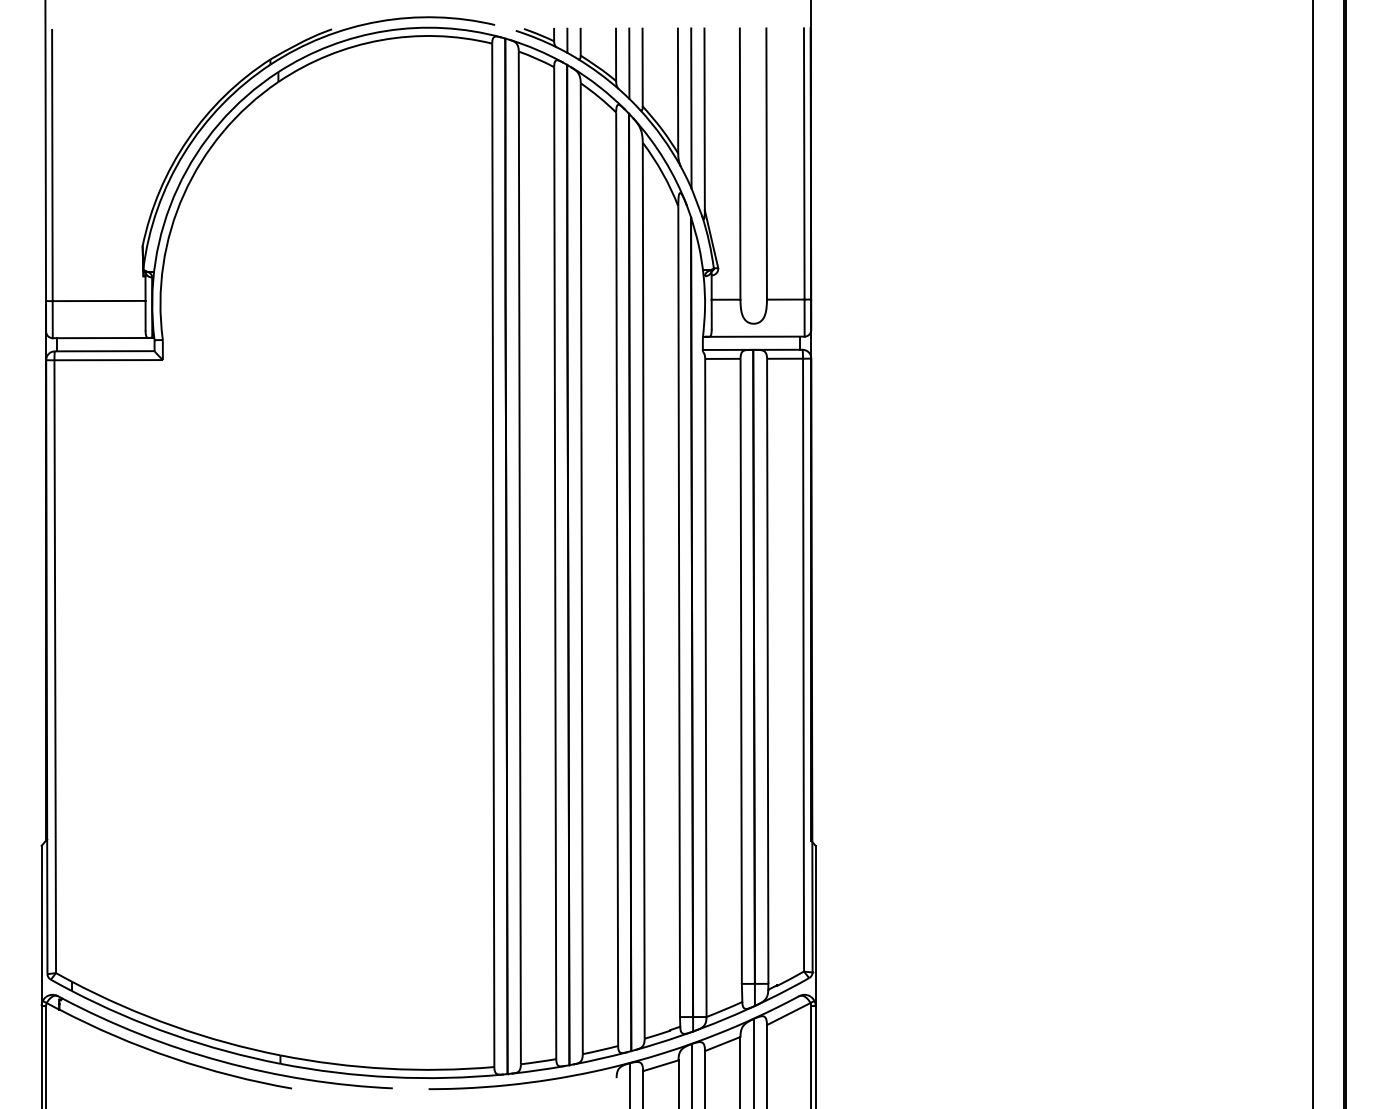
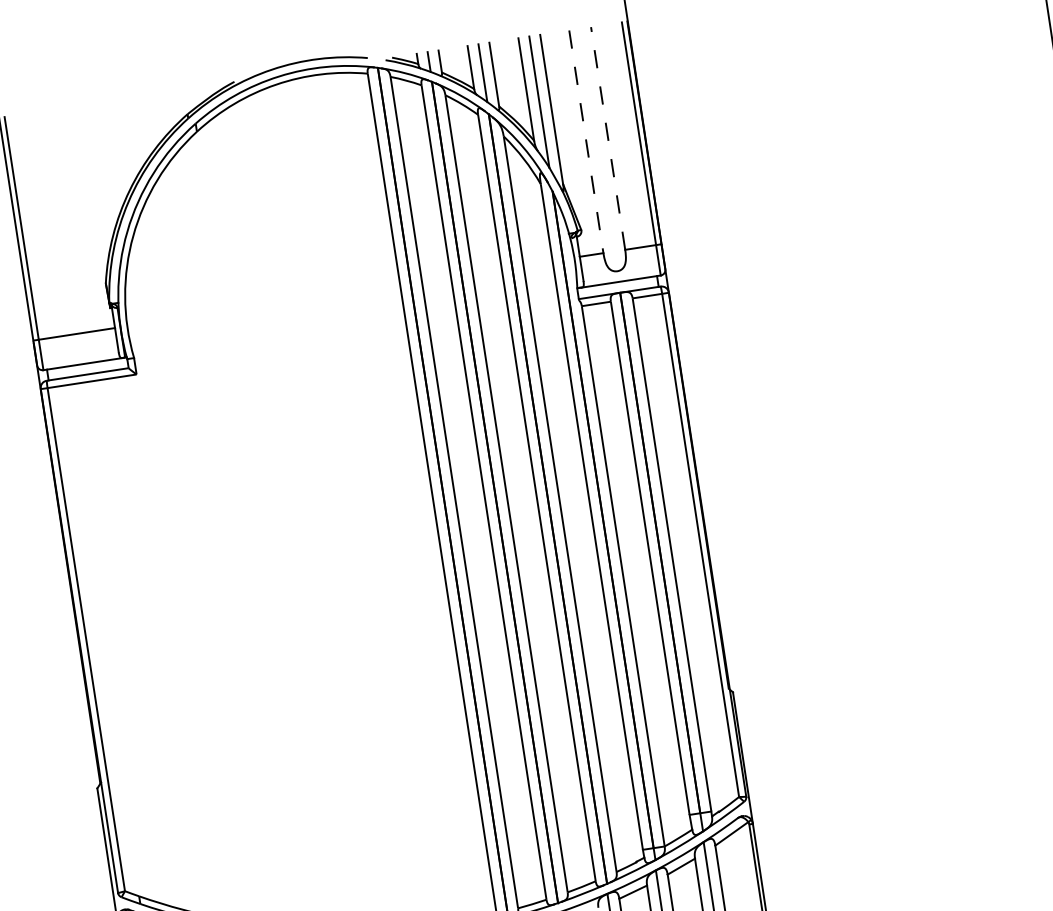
line: (740, 164) -> (586, 142), solid -> dashed
line: (766, 164) -> (608, 138), solid -> dashed

